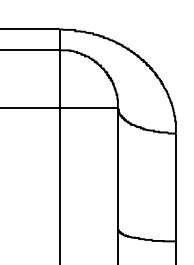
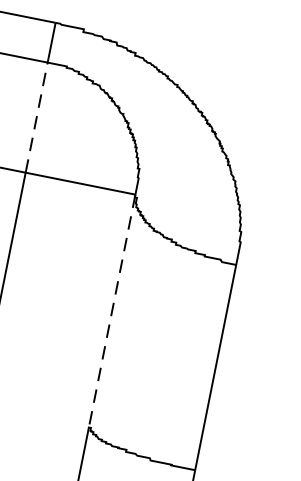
line: (60, 79) -> (37, 118), solid -> dashed
line: (117, 169) -> (111, 311), solid -> dashed

